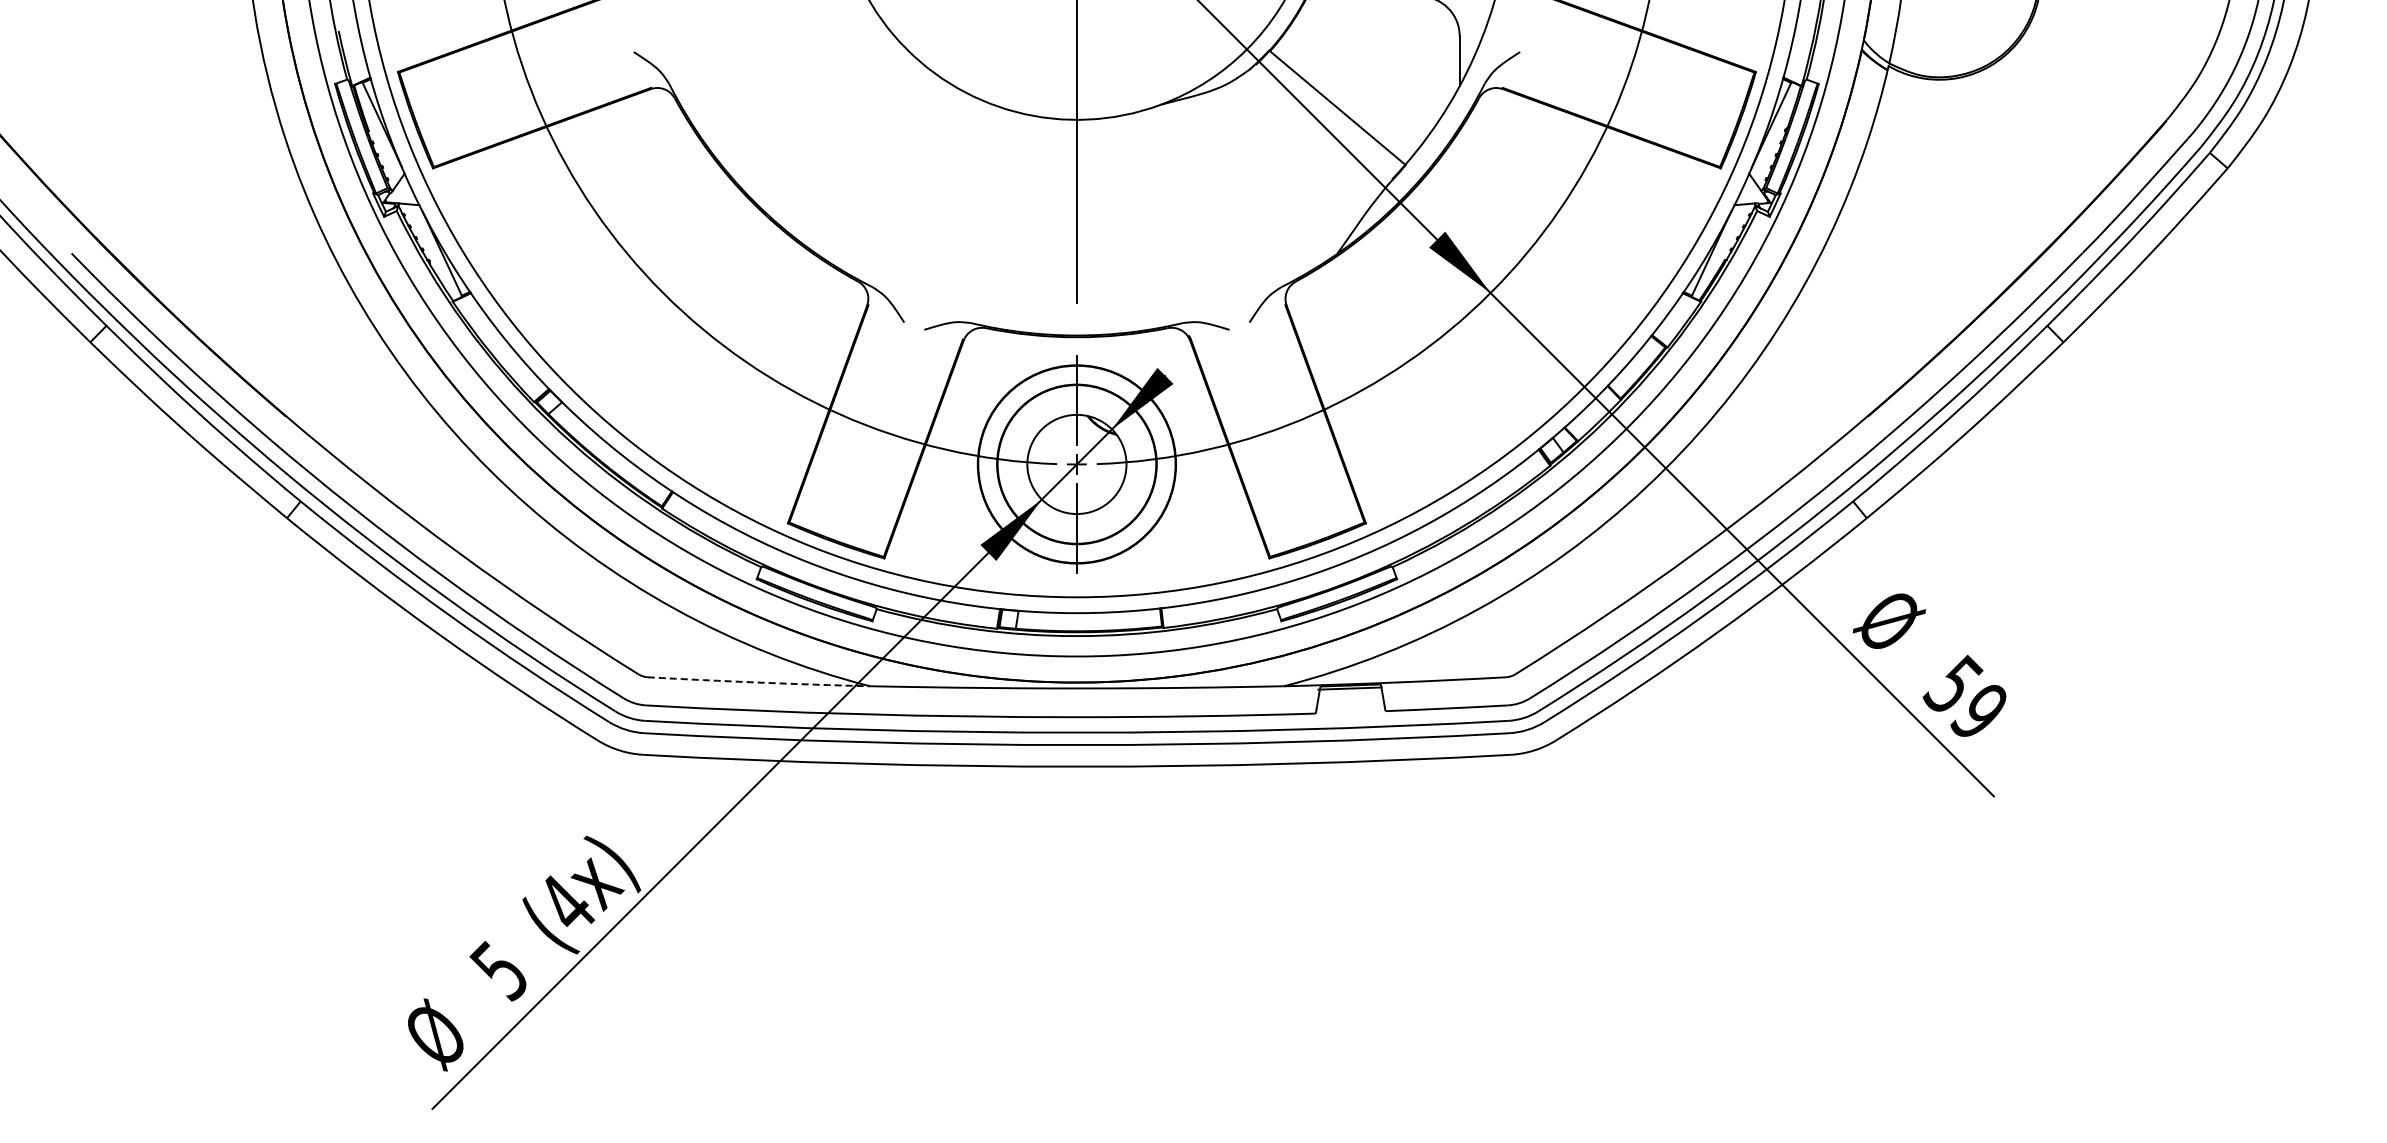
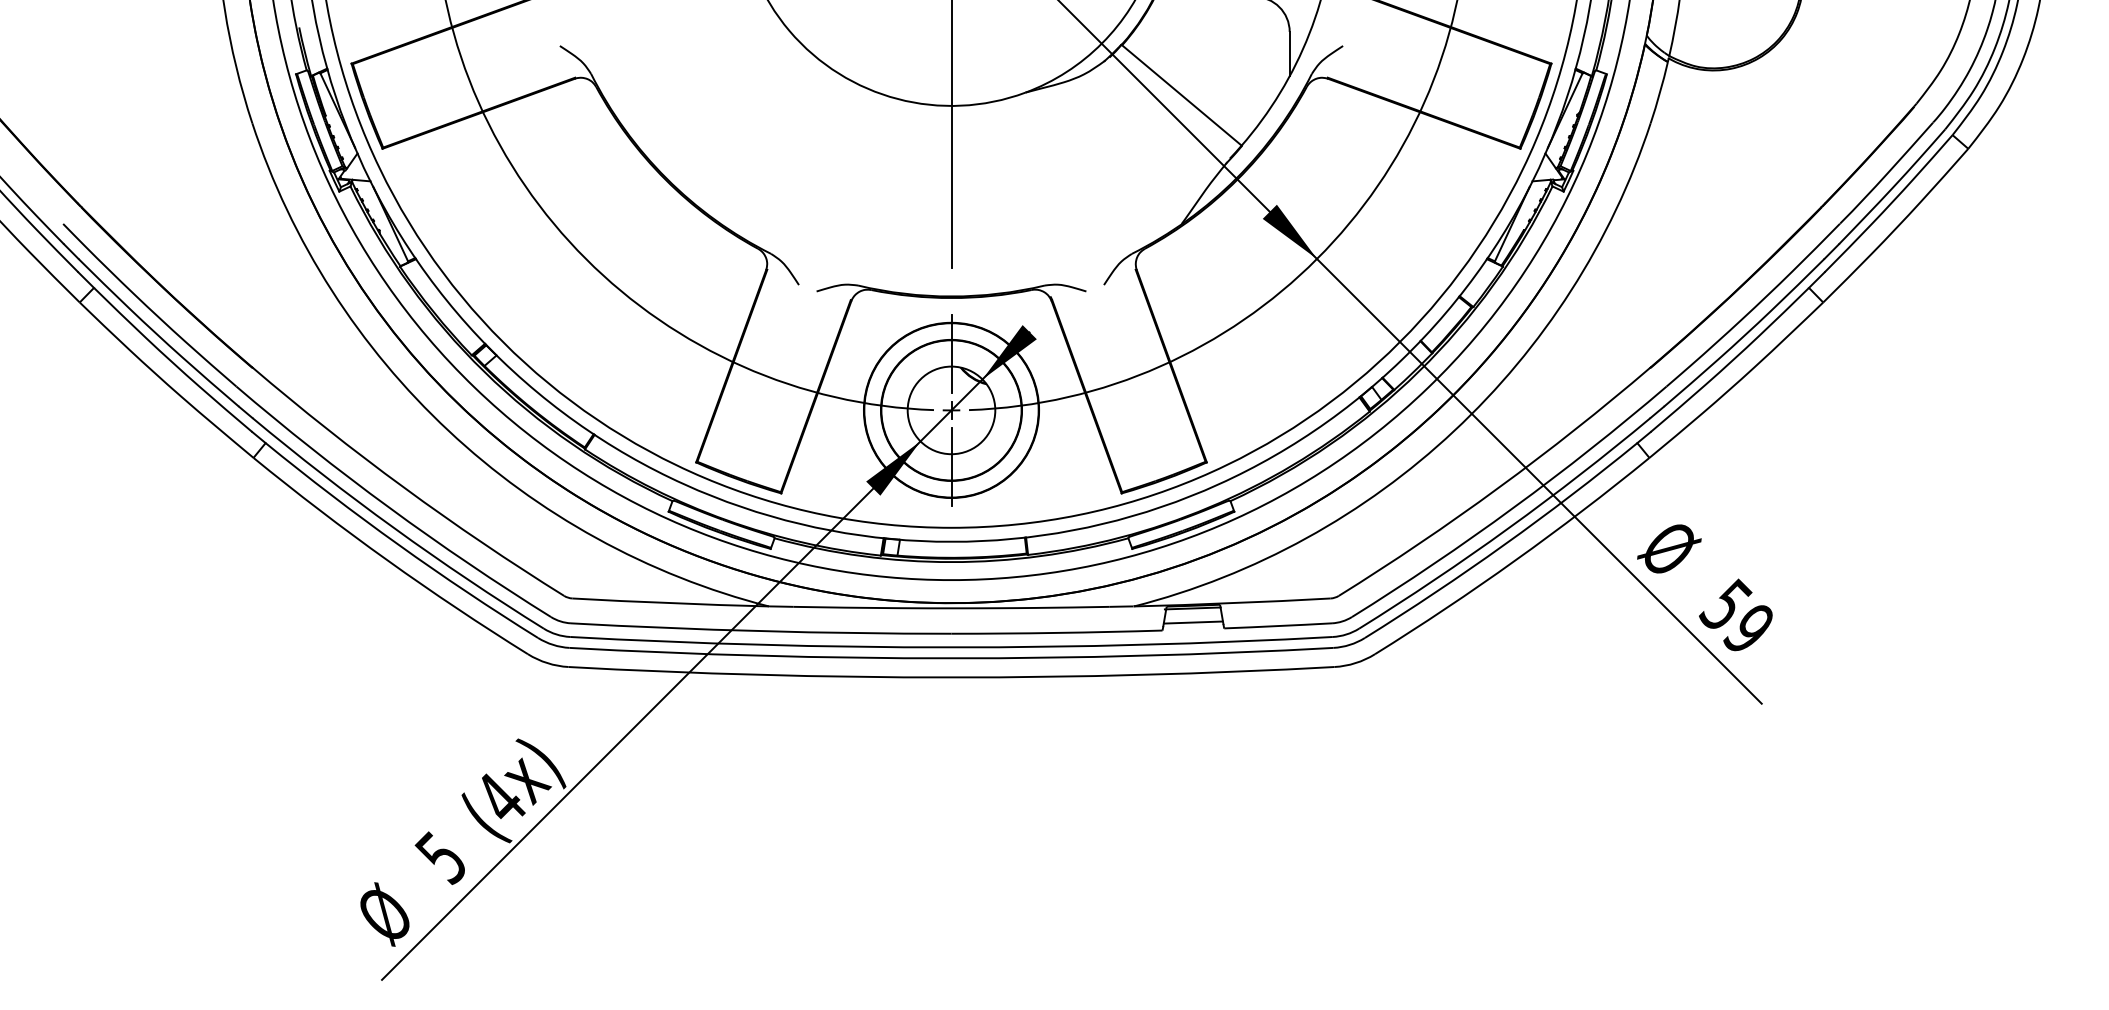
arc: (759, 682) -> (671, 603), dashed -> solid
line: (1350, 704) -> (1193, 622), added

